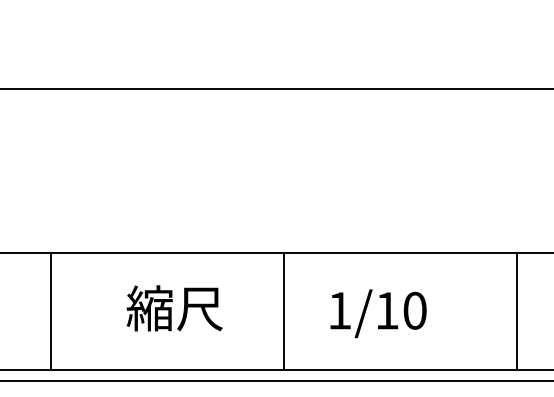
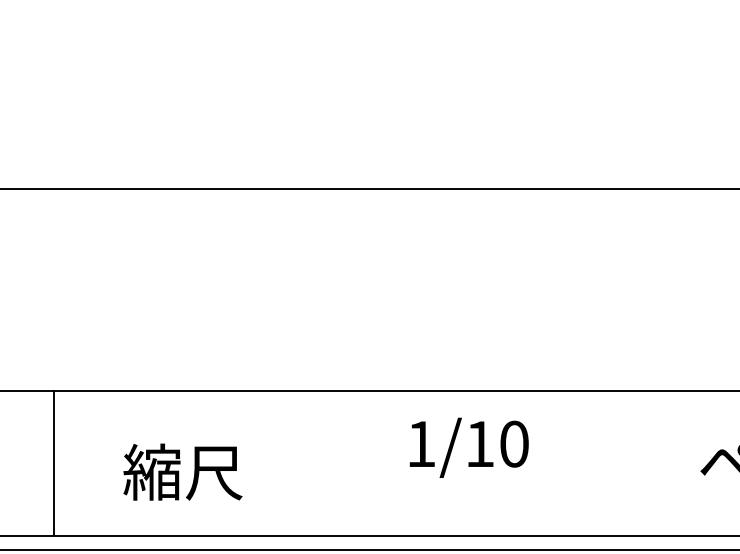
text: (174, 307) -> (182, 471), moved
line: (283, 311) -> (341, 463), removed
line: (516, 311) -> (630, 463), removed
text: (377, 313) -> (468, 447), moved

